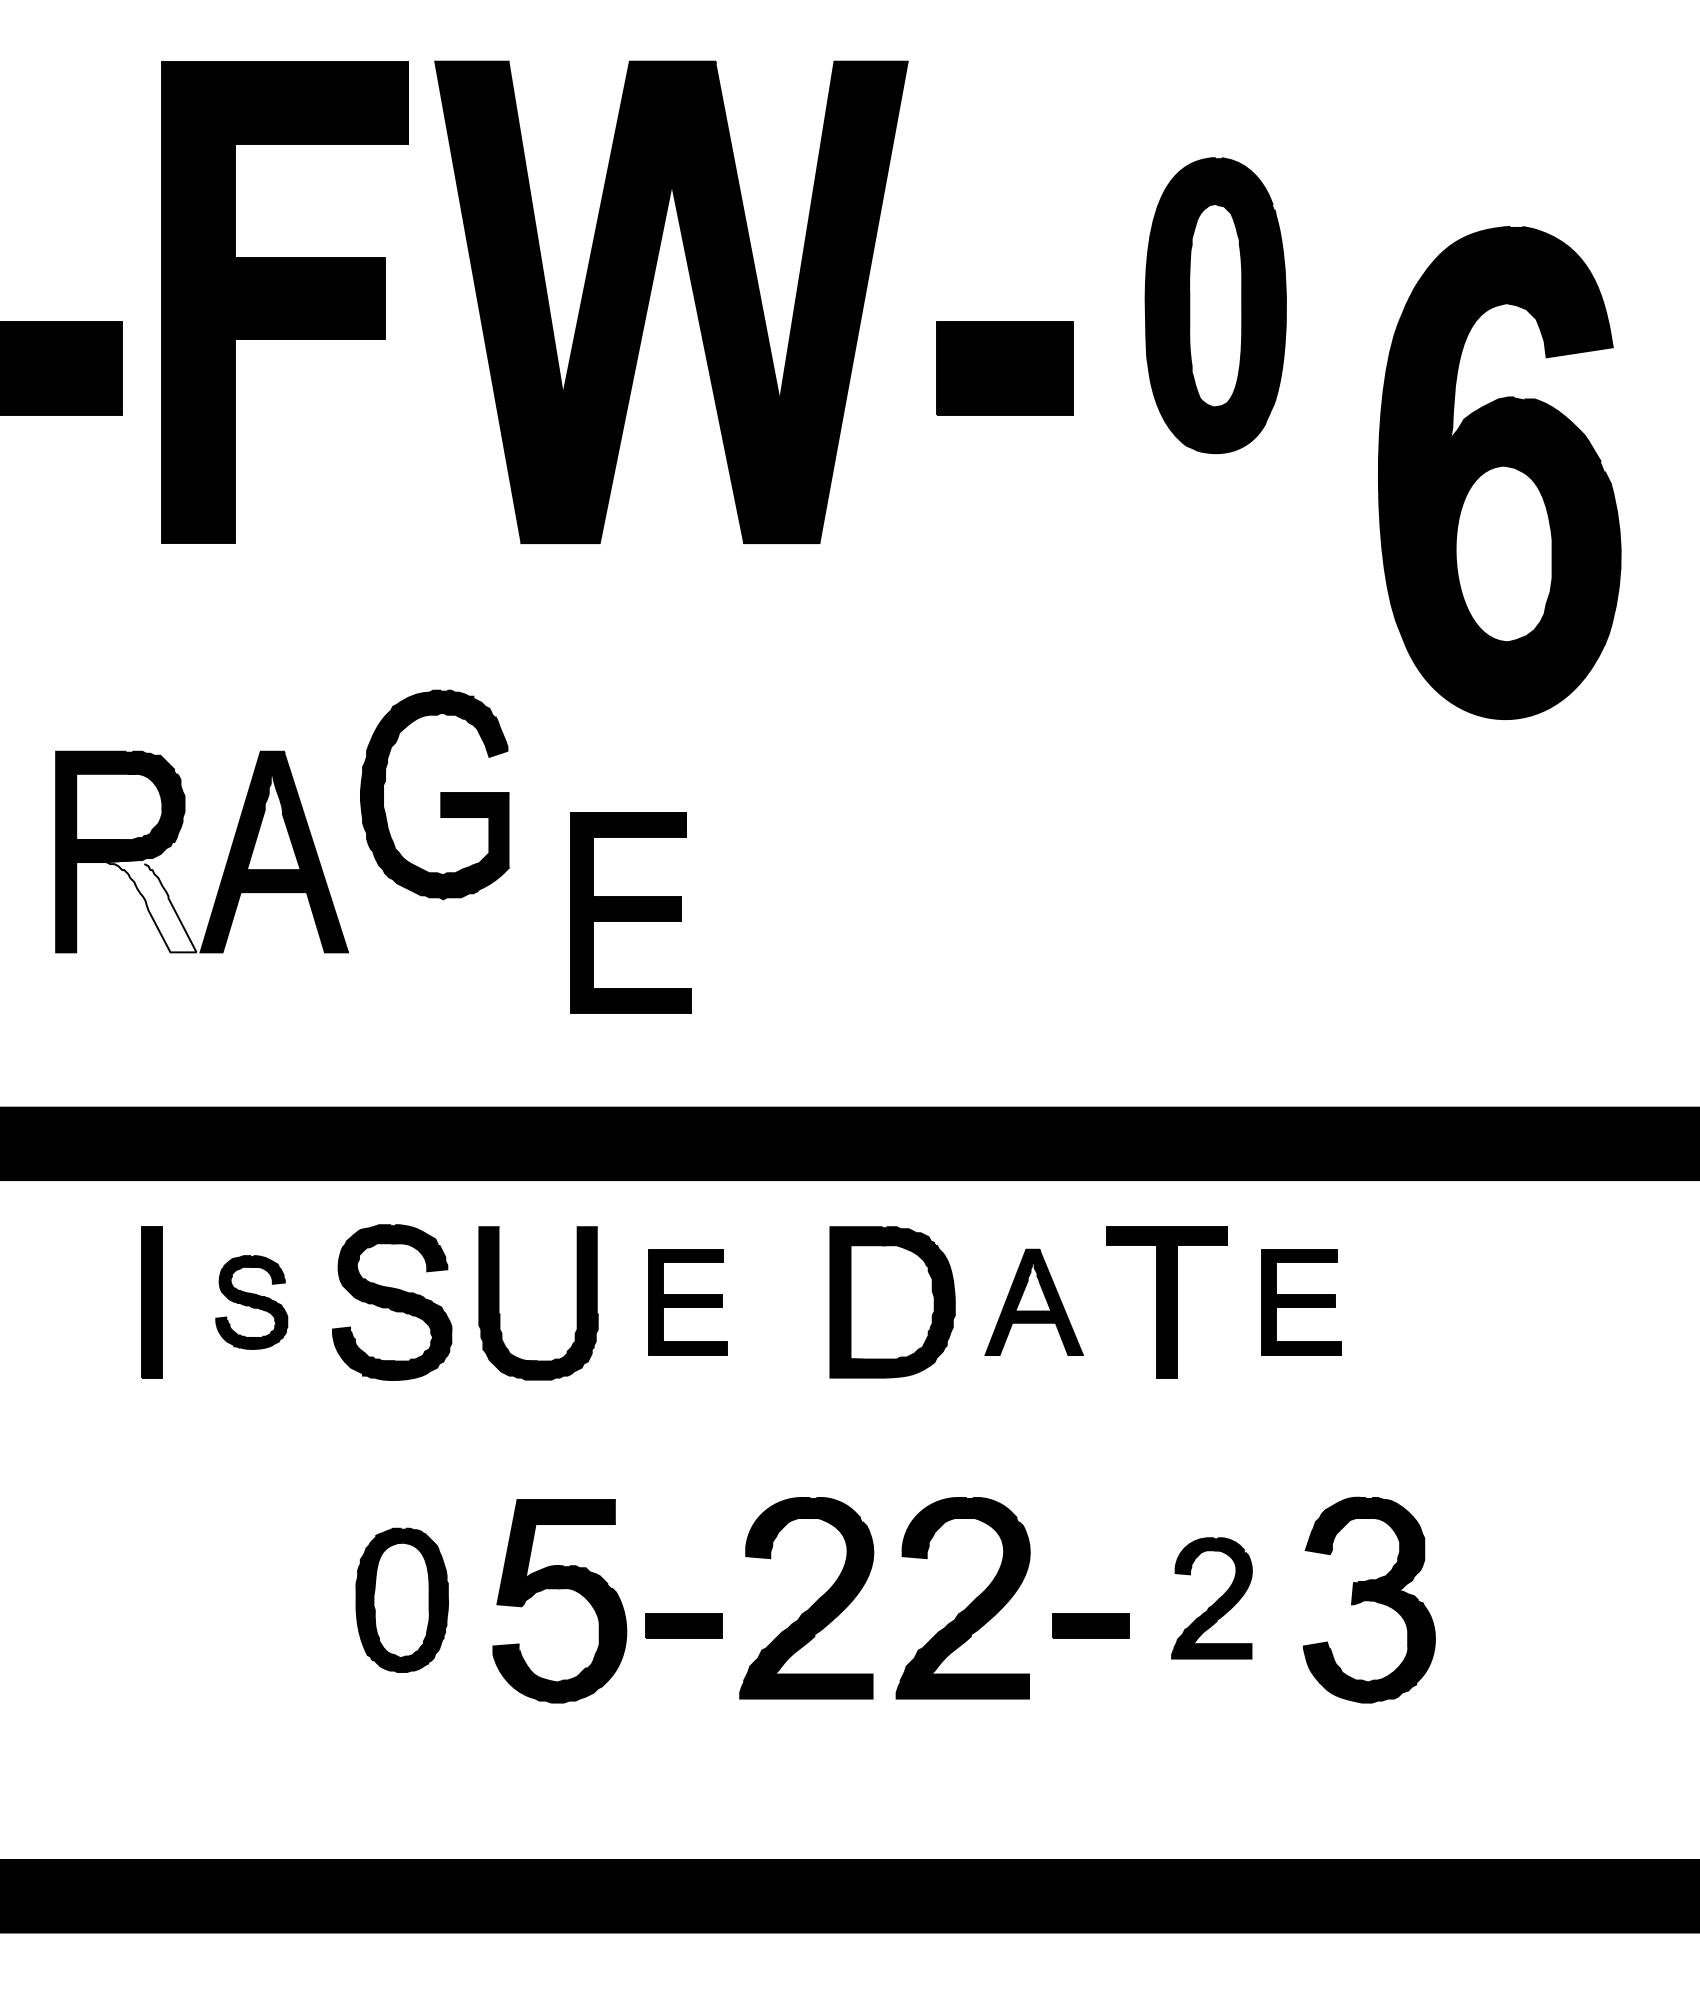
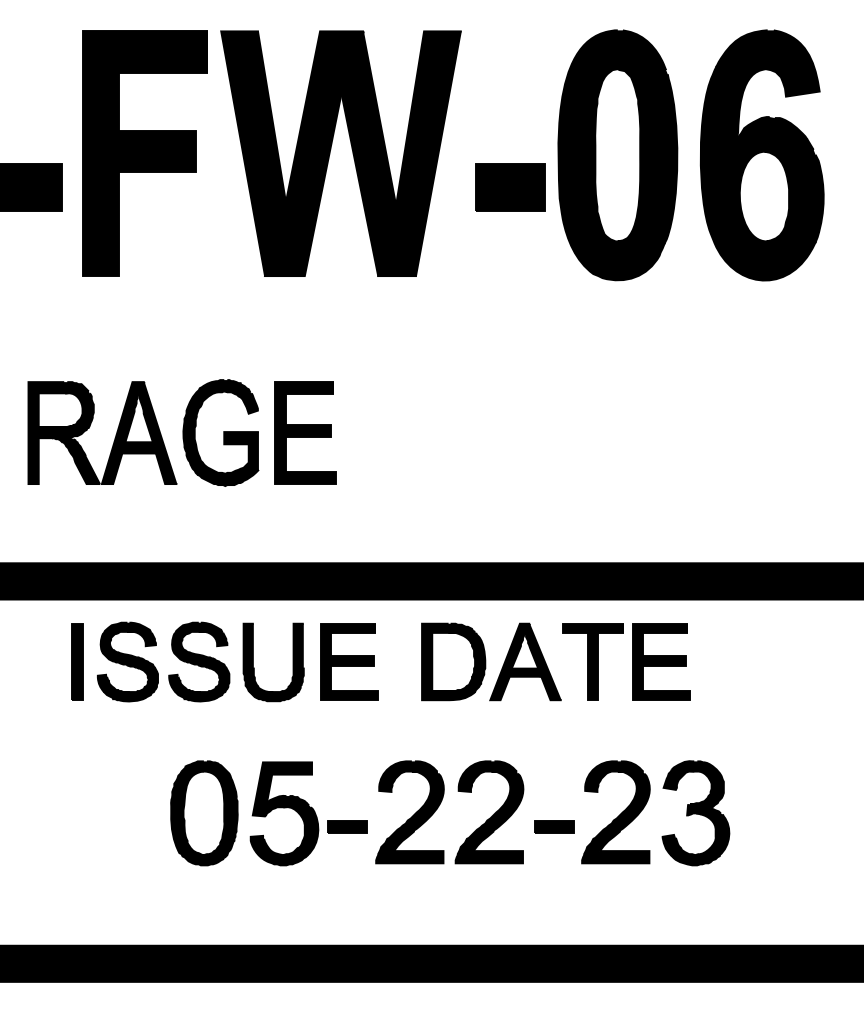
part: (1214, 305) -> (617, 155), size x1.67
part: (1498, 473) -> (761, 155), moved
part: (433, 793) -> (220, 432), moved
fill: (148, 905) -> (75, 460), added
part: (630, 911) -> (305, 432), moved
part: (250, 1301) -> (127, 661), size x1.67
part: (687, 1301) -> (349, 661), size x1.43
part: (1033, 1301) -> (525, 661), size x1.43
part: (1301, 1301) -> (661, 661), size x1.43
part: (1211, 1598) -> (615, 812), size x1.67
part: (402, 1600) -> (204, 813), size x1.43

